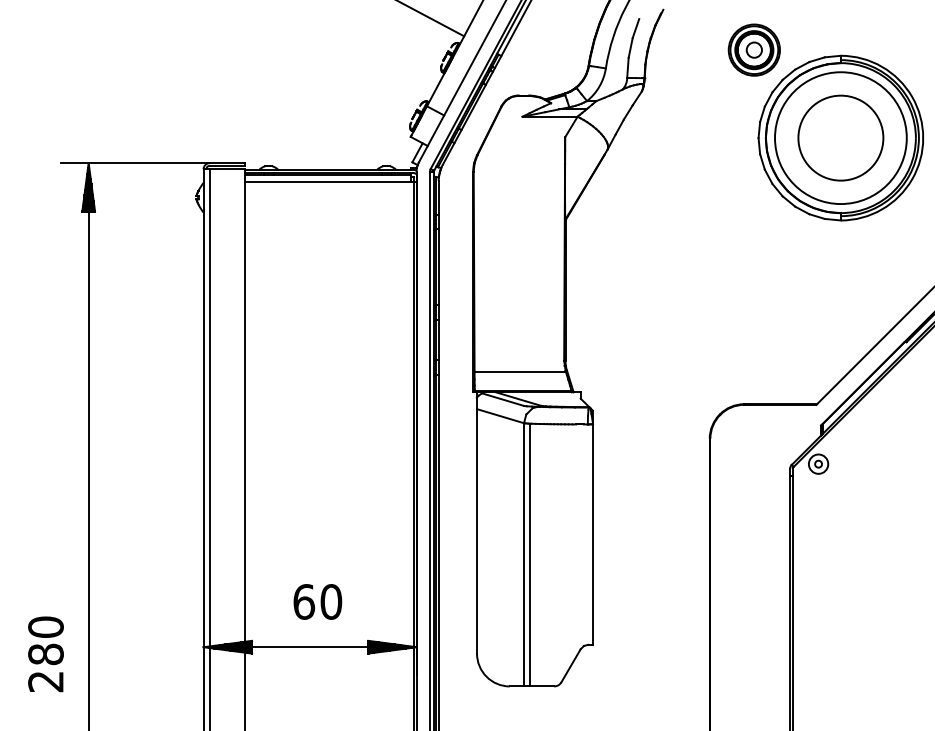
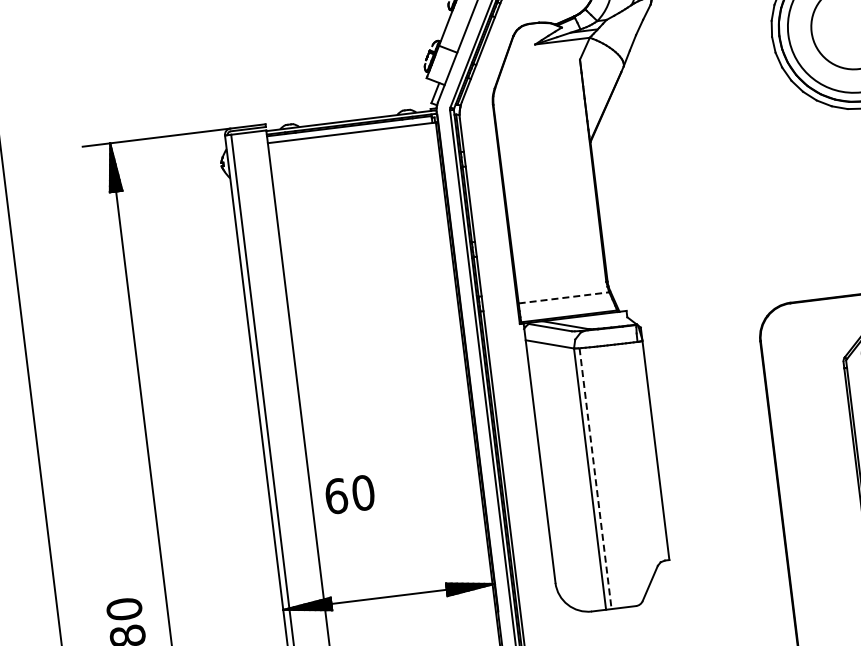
line: (520, 371) -> (564, 297), solid -> dashed
line: (529, 555) -> (595, 479), solid -> dashed
text: (317, 601) -> (349, 494), moved

